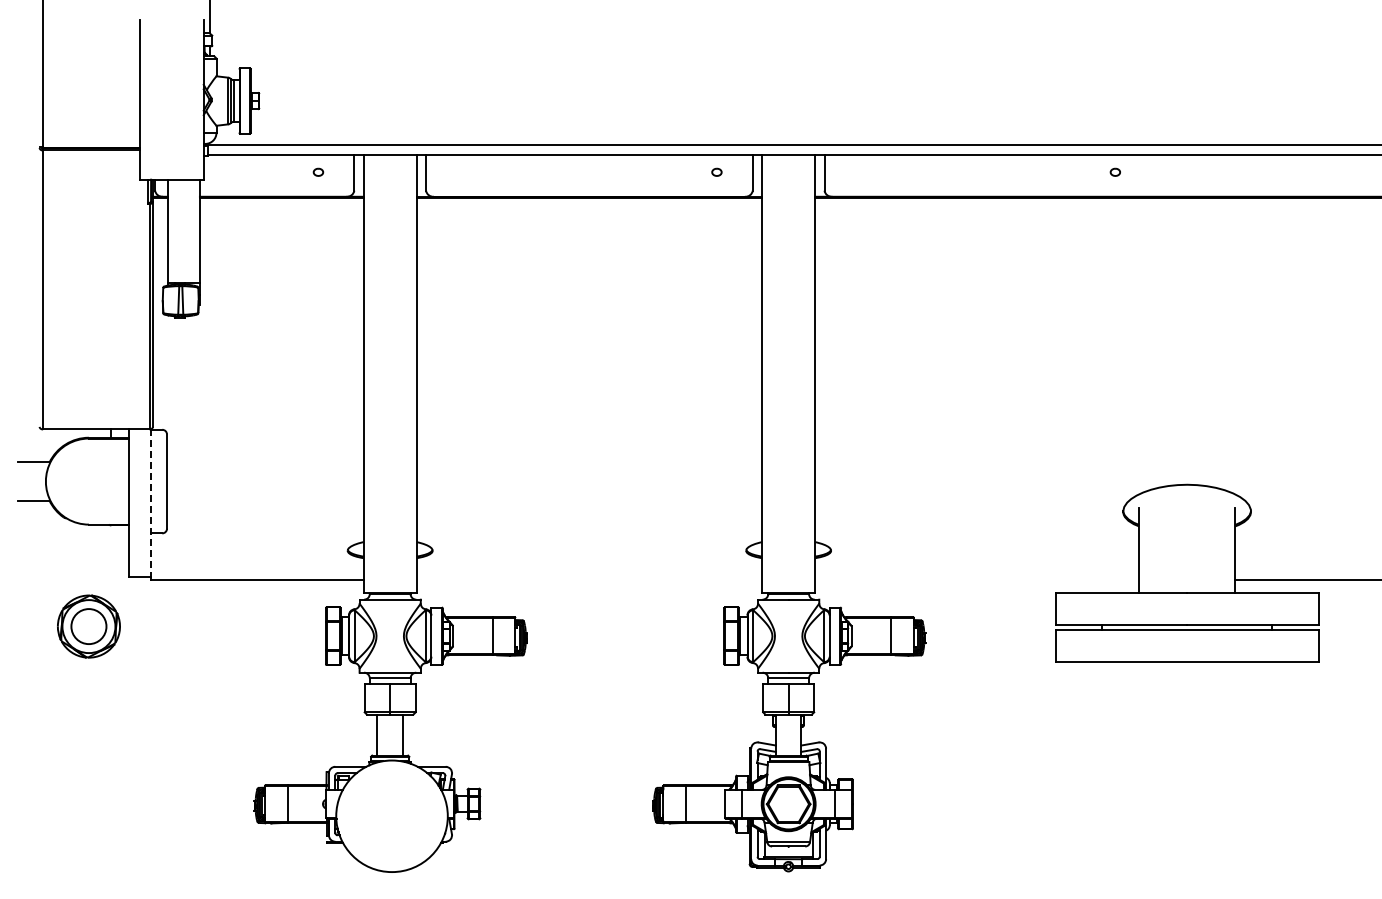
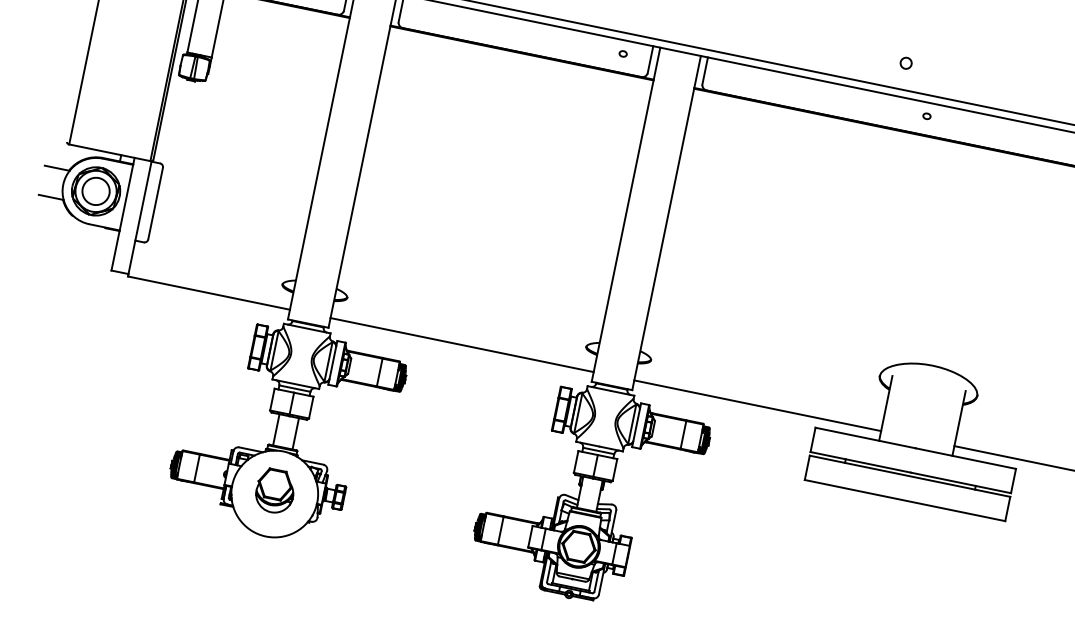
circle: (1075, 111) -> (906, 63), added
line: (151, 503) -> (140, 217), dashed -> solid
line: (589, 580) -> (462, 345), added
line: (977, 580) -> (757, 405), added
part: (88, 626) -> (95, 191), moved
part: (391, 812) -> (274, 491), added

